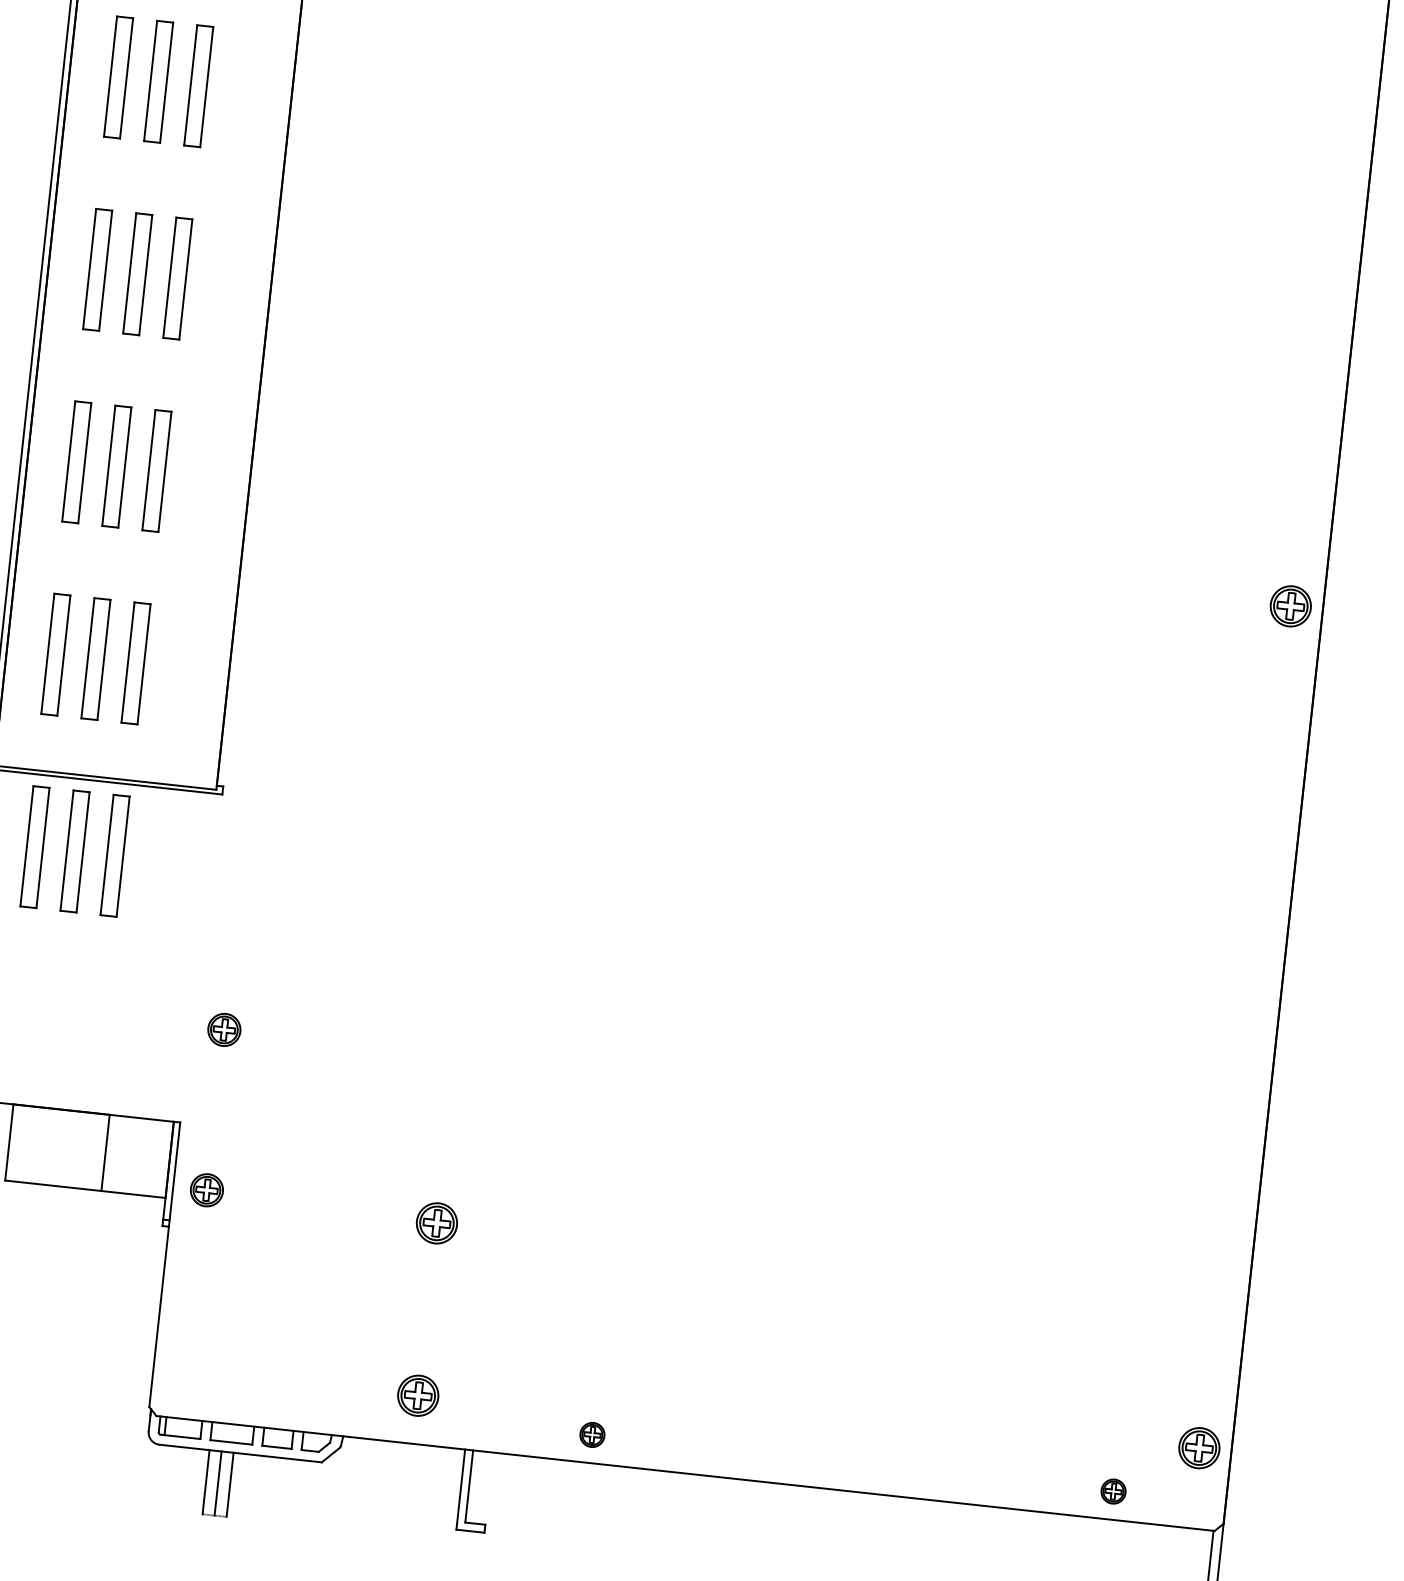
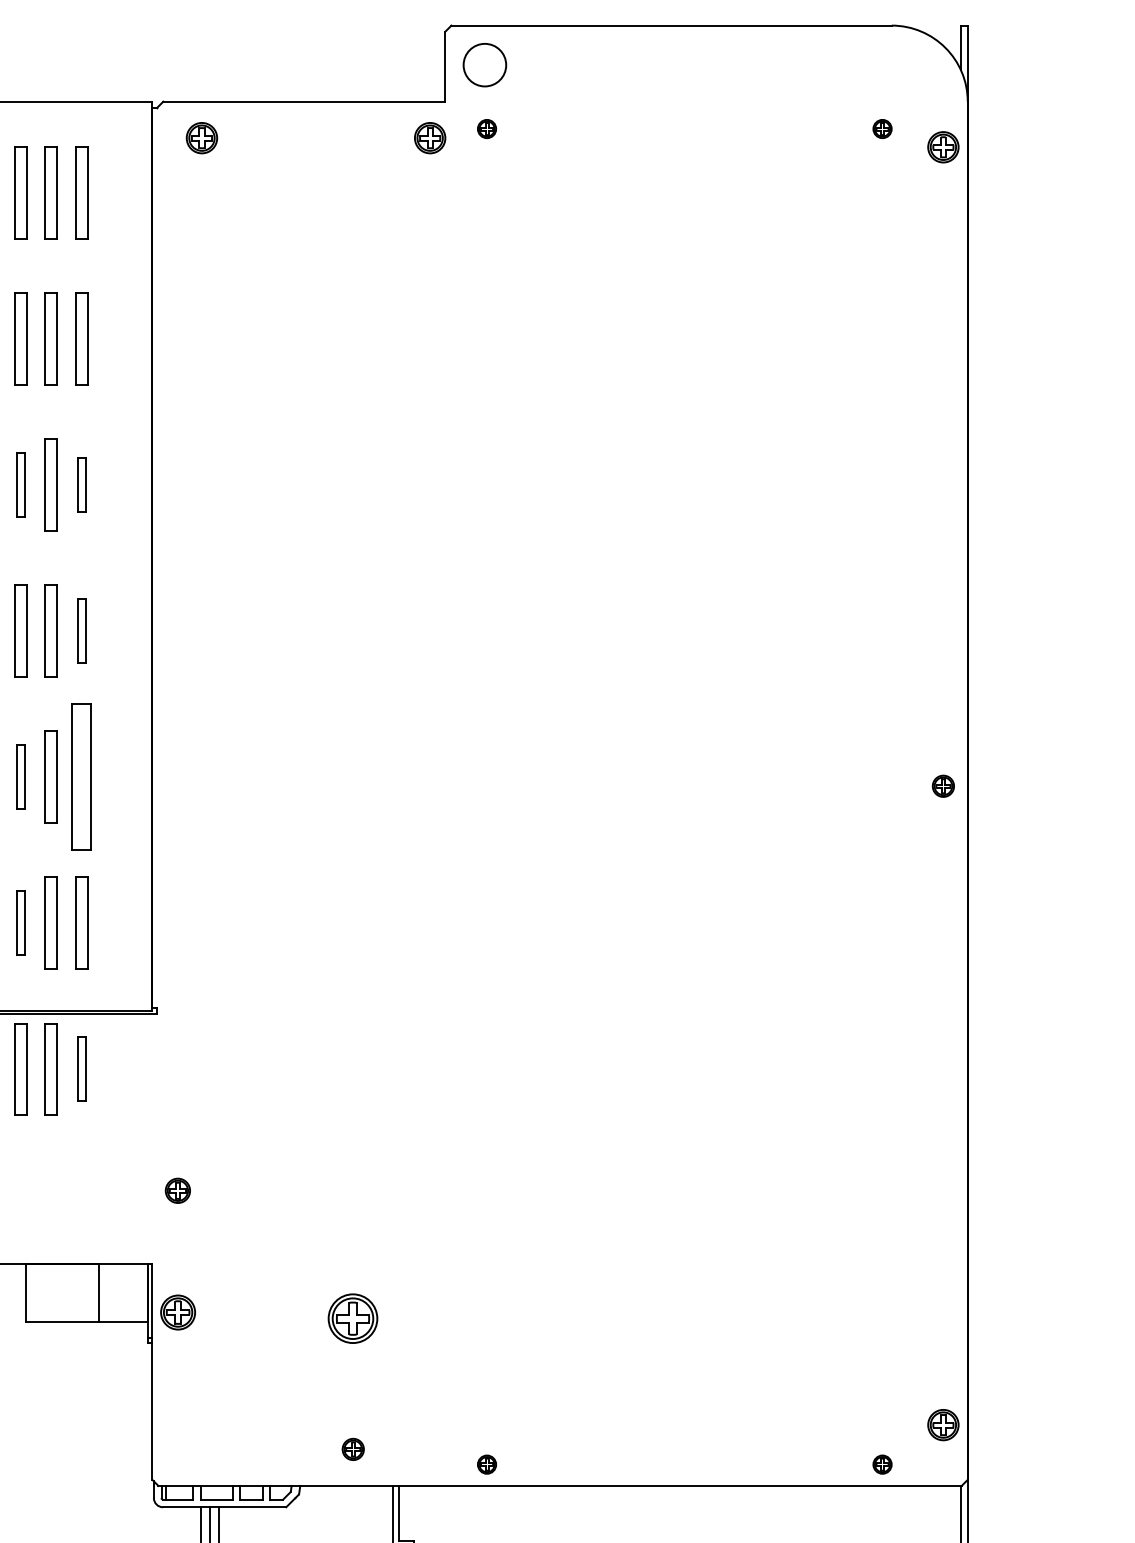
part: (118, 76) -> (20, 484), size x0.7
part: (198, 85) -> (81, 484), size x0.6
part: (177, 277) -> (81, 630), size x0.7
part: (76, 461) -> (20, 776), size x0.7
part: (156, 470) -> (81, 776), size x1.6
part: (1290, 606) -> (943, 786), size x0.7
part: (55, 653) -> (20, 922), size x0.7
part: (114, 856) -> (81, 1069), size x0.7
part: (206, 1190) -> (177, 1312), size x1.4
part: (437, 1223) -> (353, 1318), size x1.6
part: (418, 1395) -> (353, 1449), size x0.7

